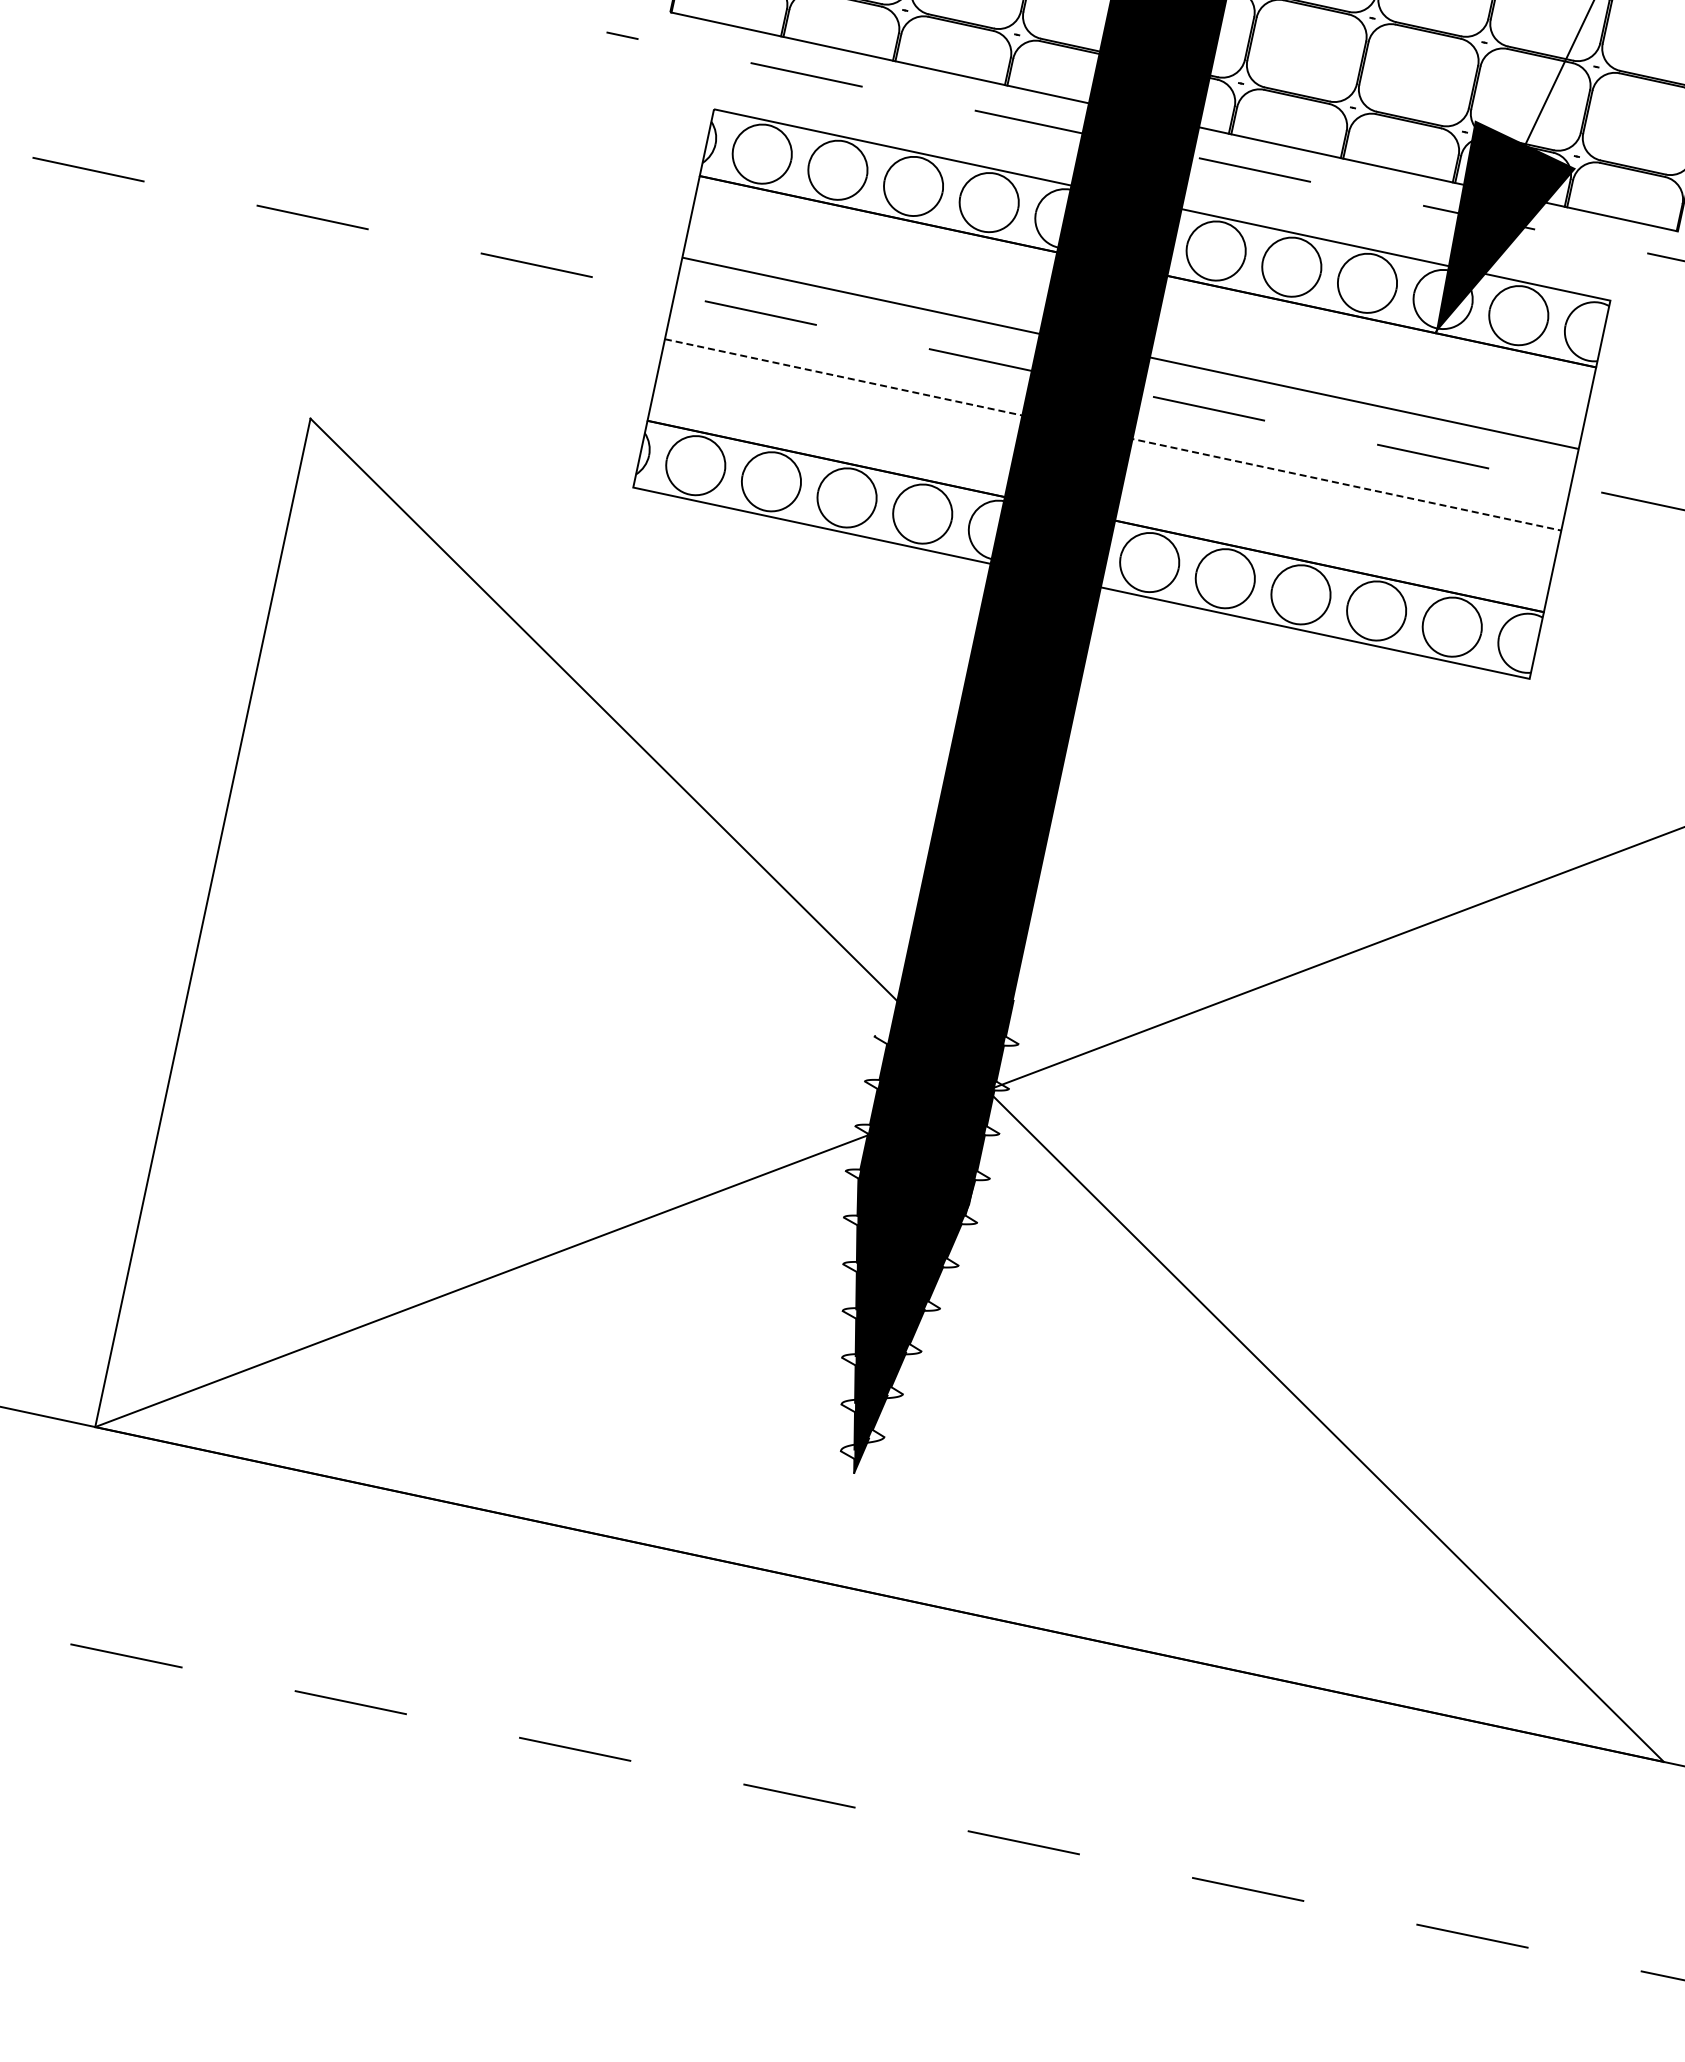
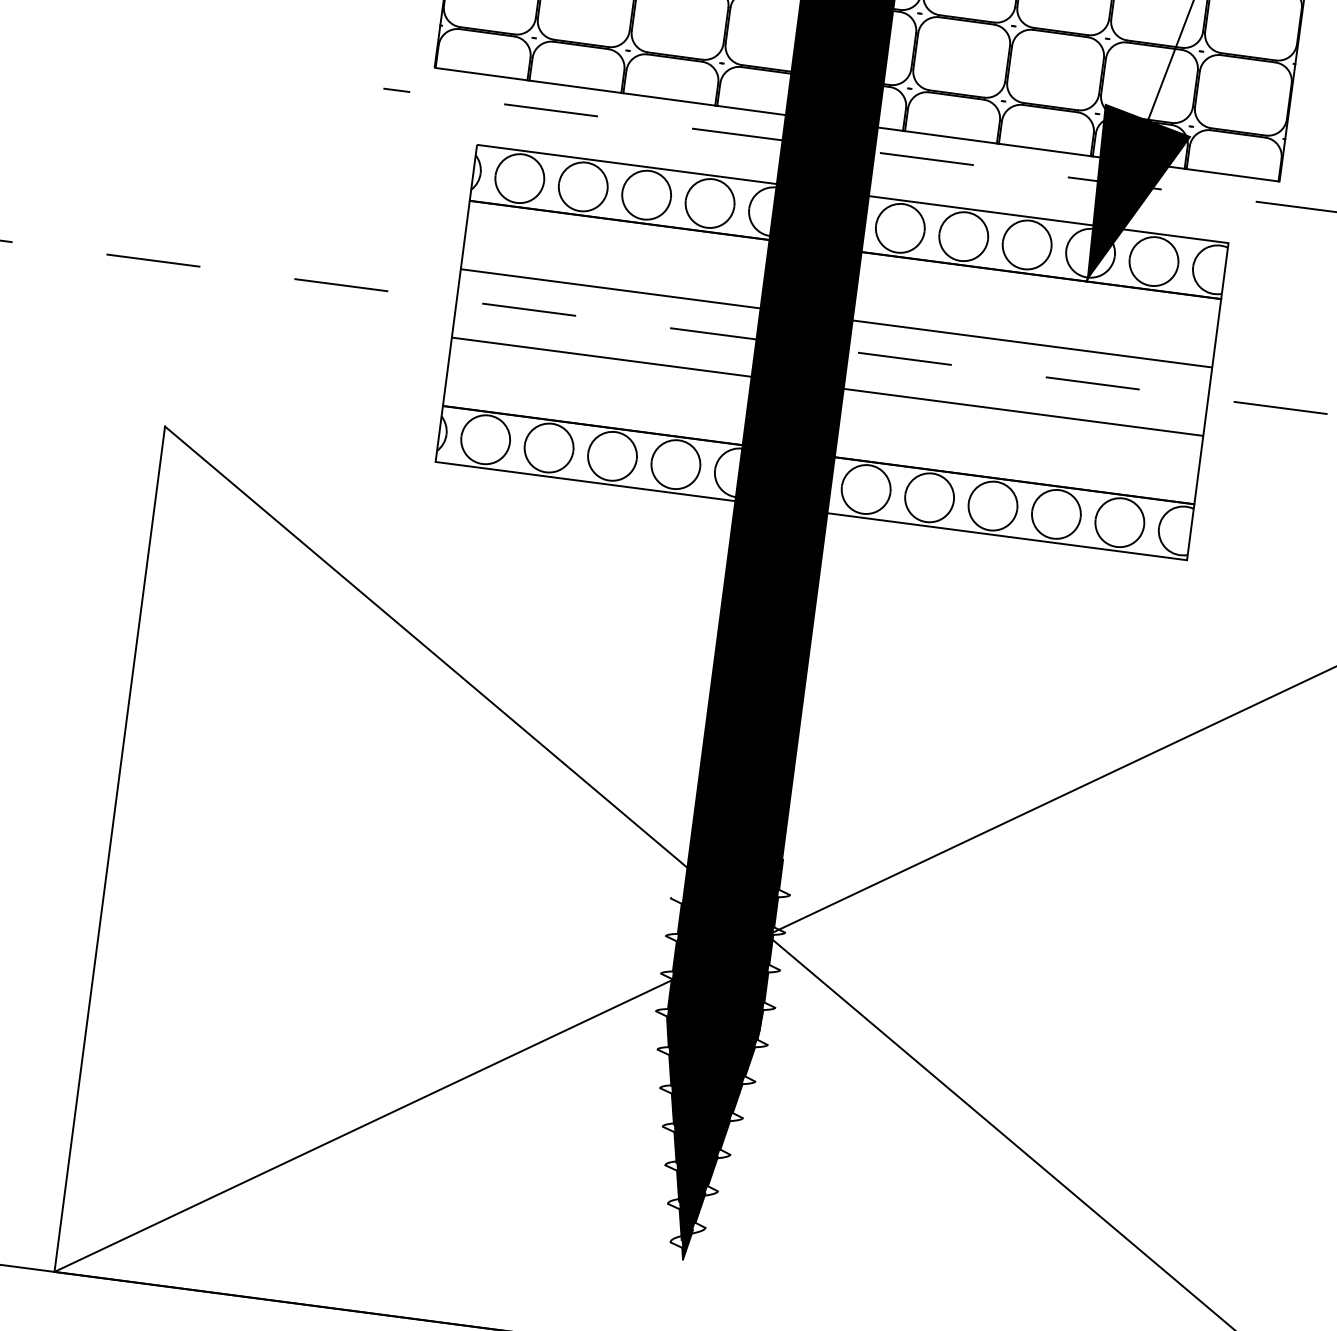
line: (1113, 435) -> (827, 387), dashed -> solid

